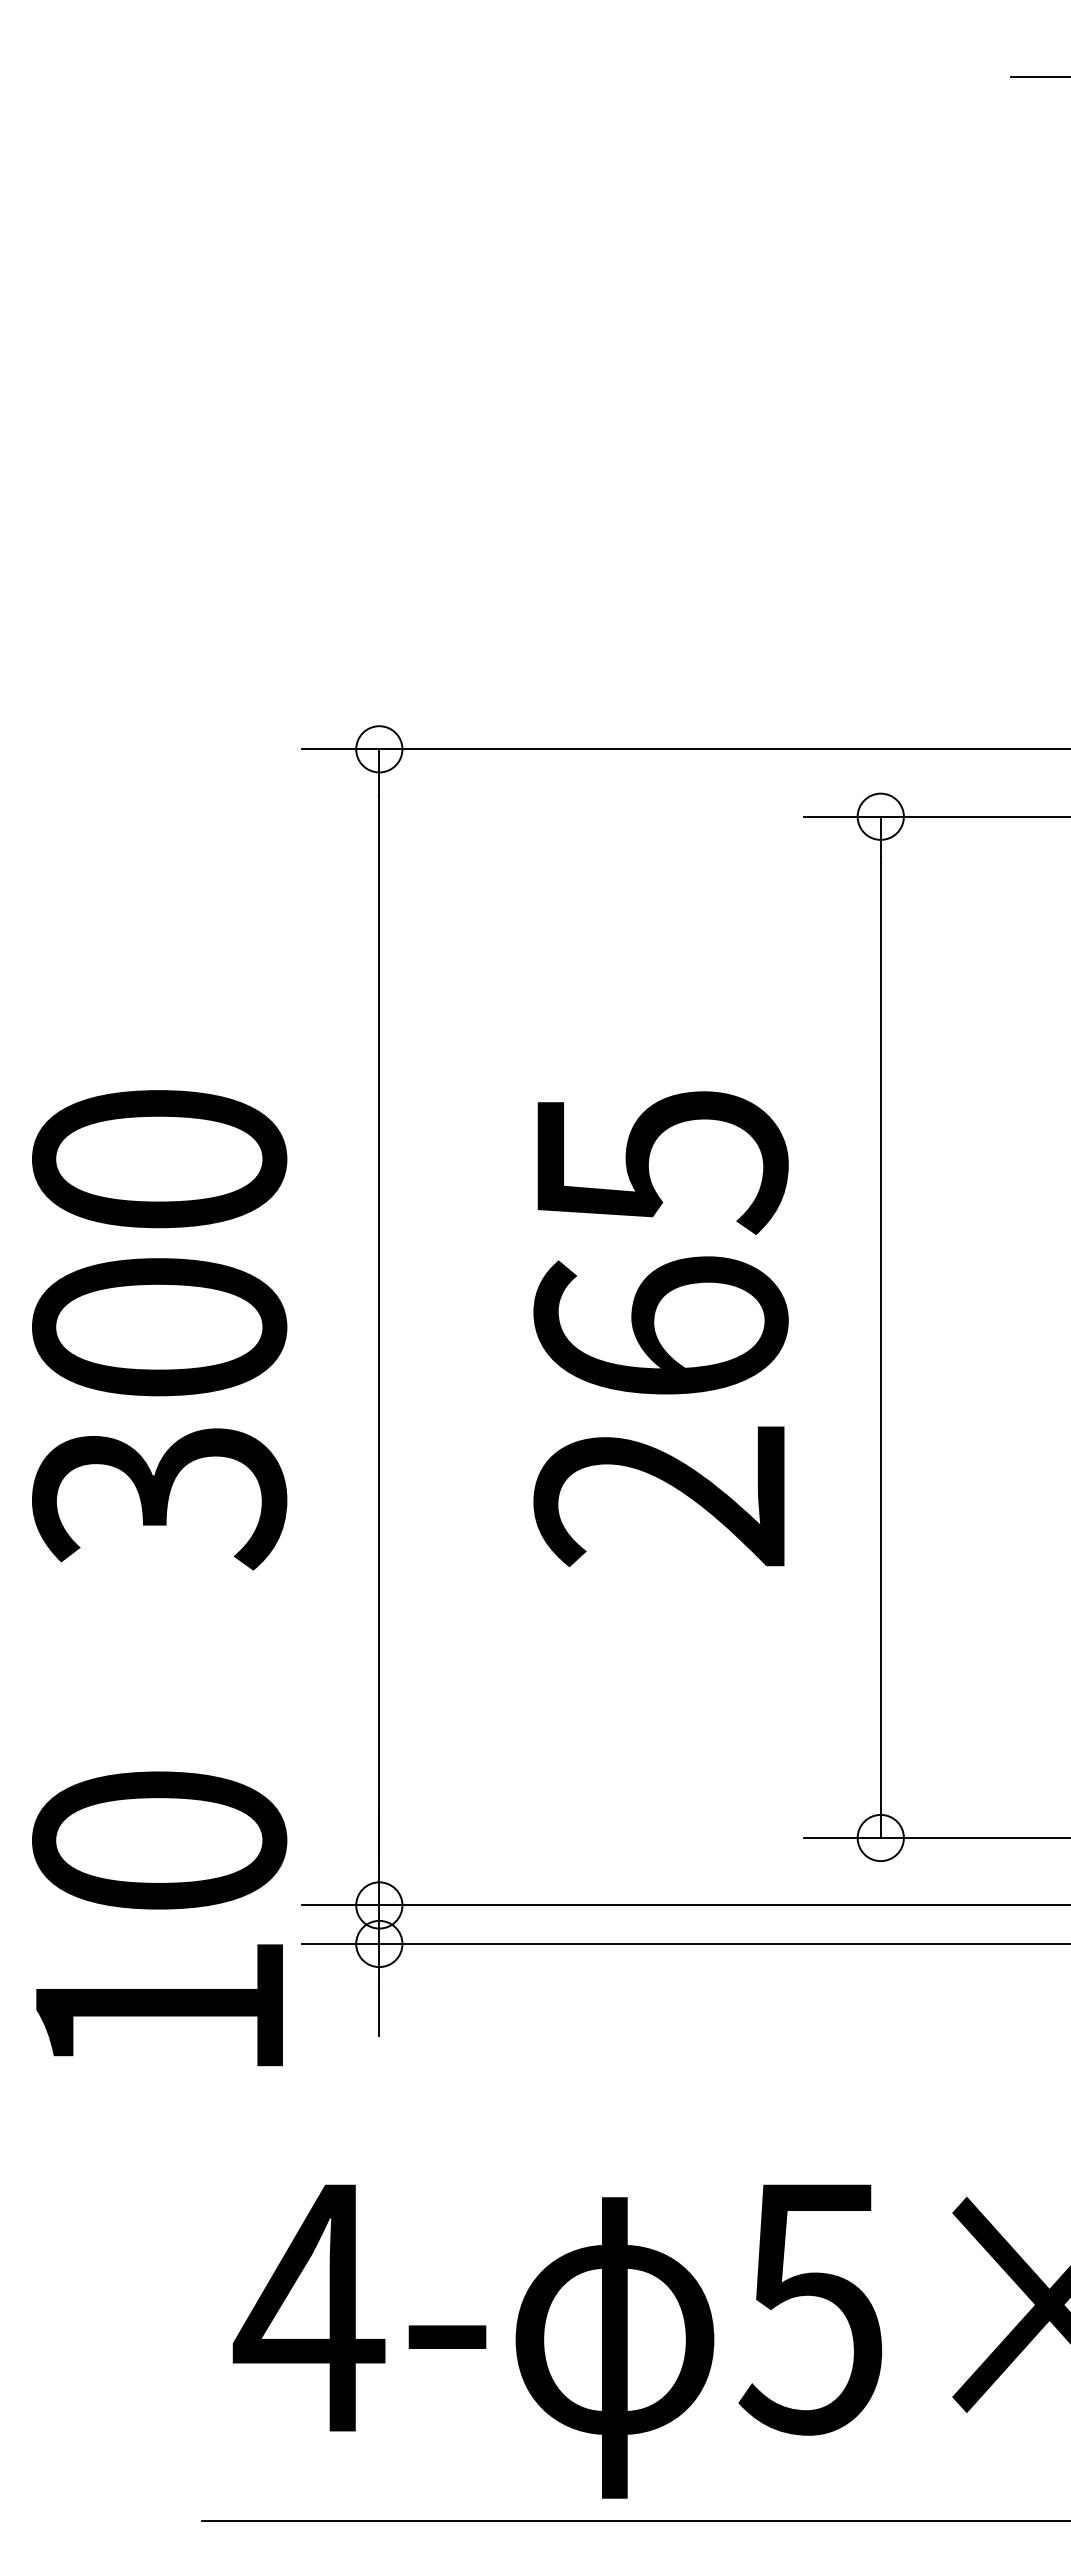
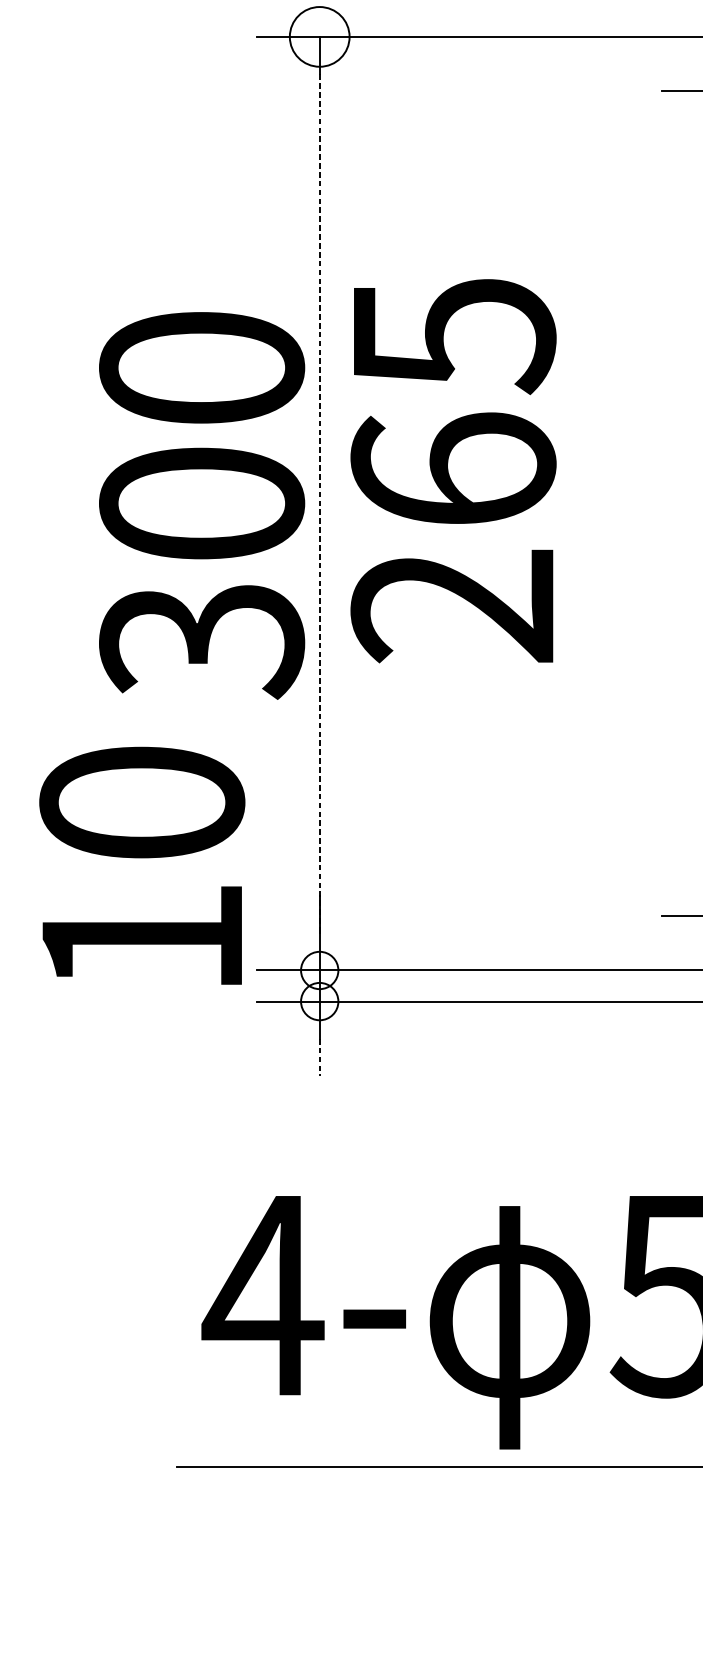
circle: (379, 749) -> (319, 37), size x1.6
line: (379, 1327) -> (319, 503), solid -> dashed
text: (660, 1329) -> (453, 471), moved
text: (159, 1330) -> (201, 506), moved
text: (159, 1918) -> (142, 865), moved
line: (379, 2013) -> (319, 1057), solid -> dashed

